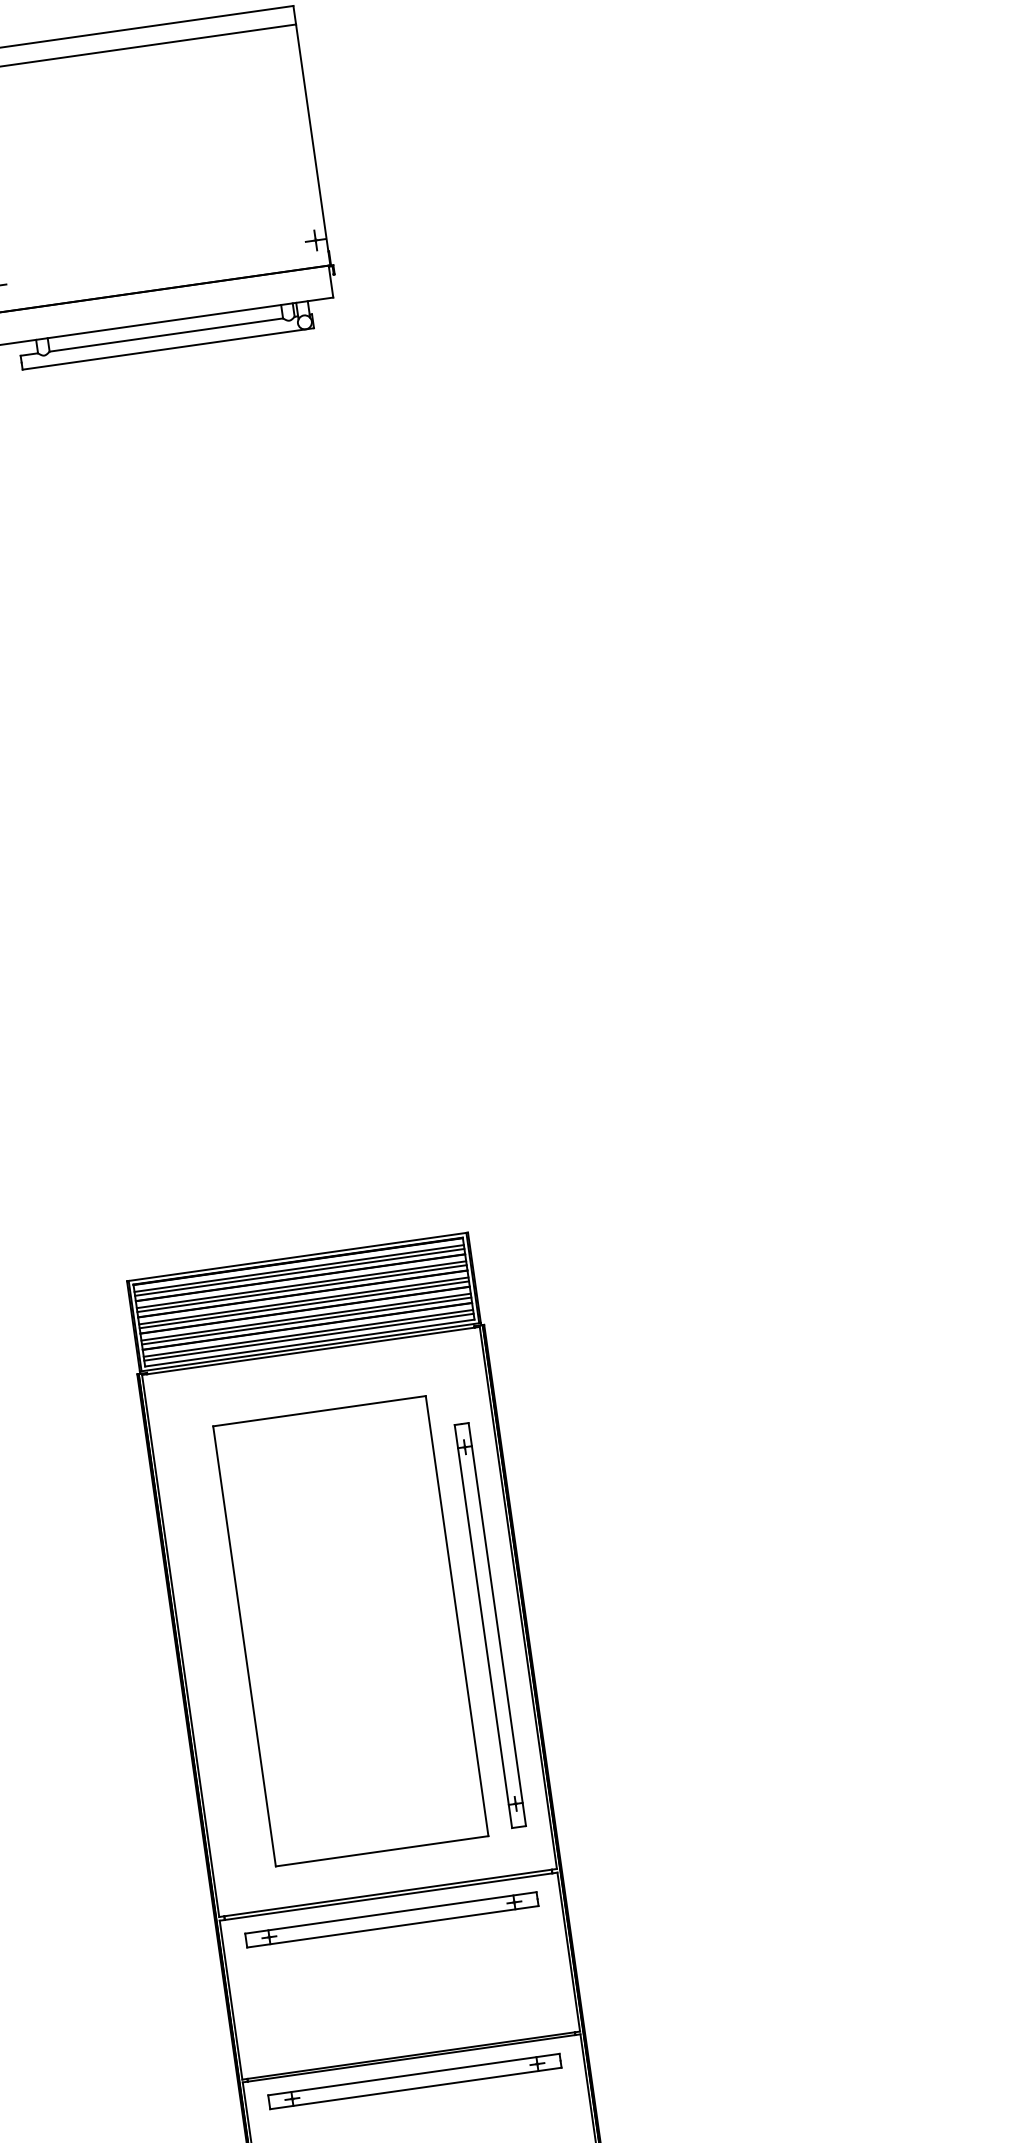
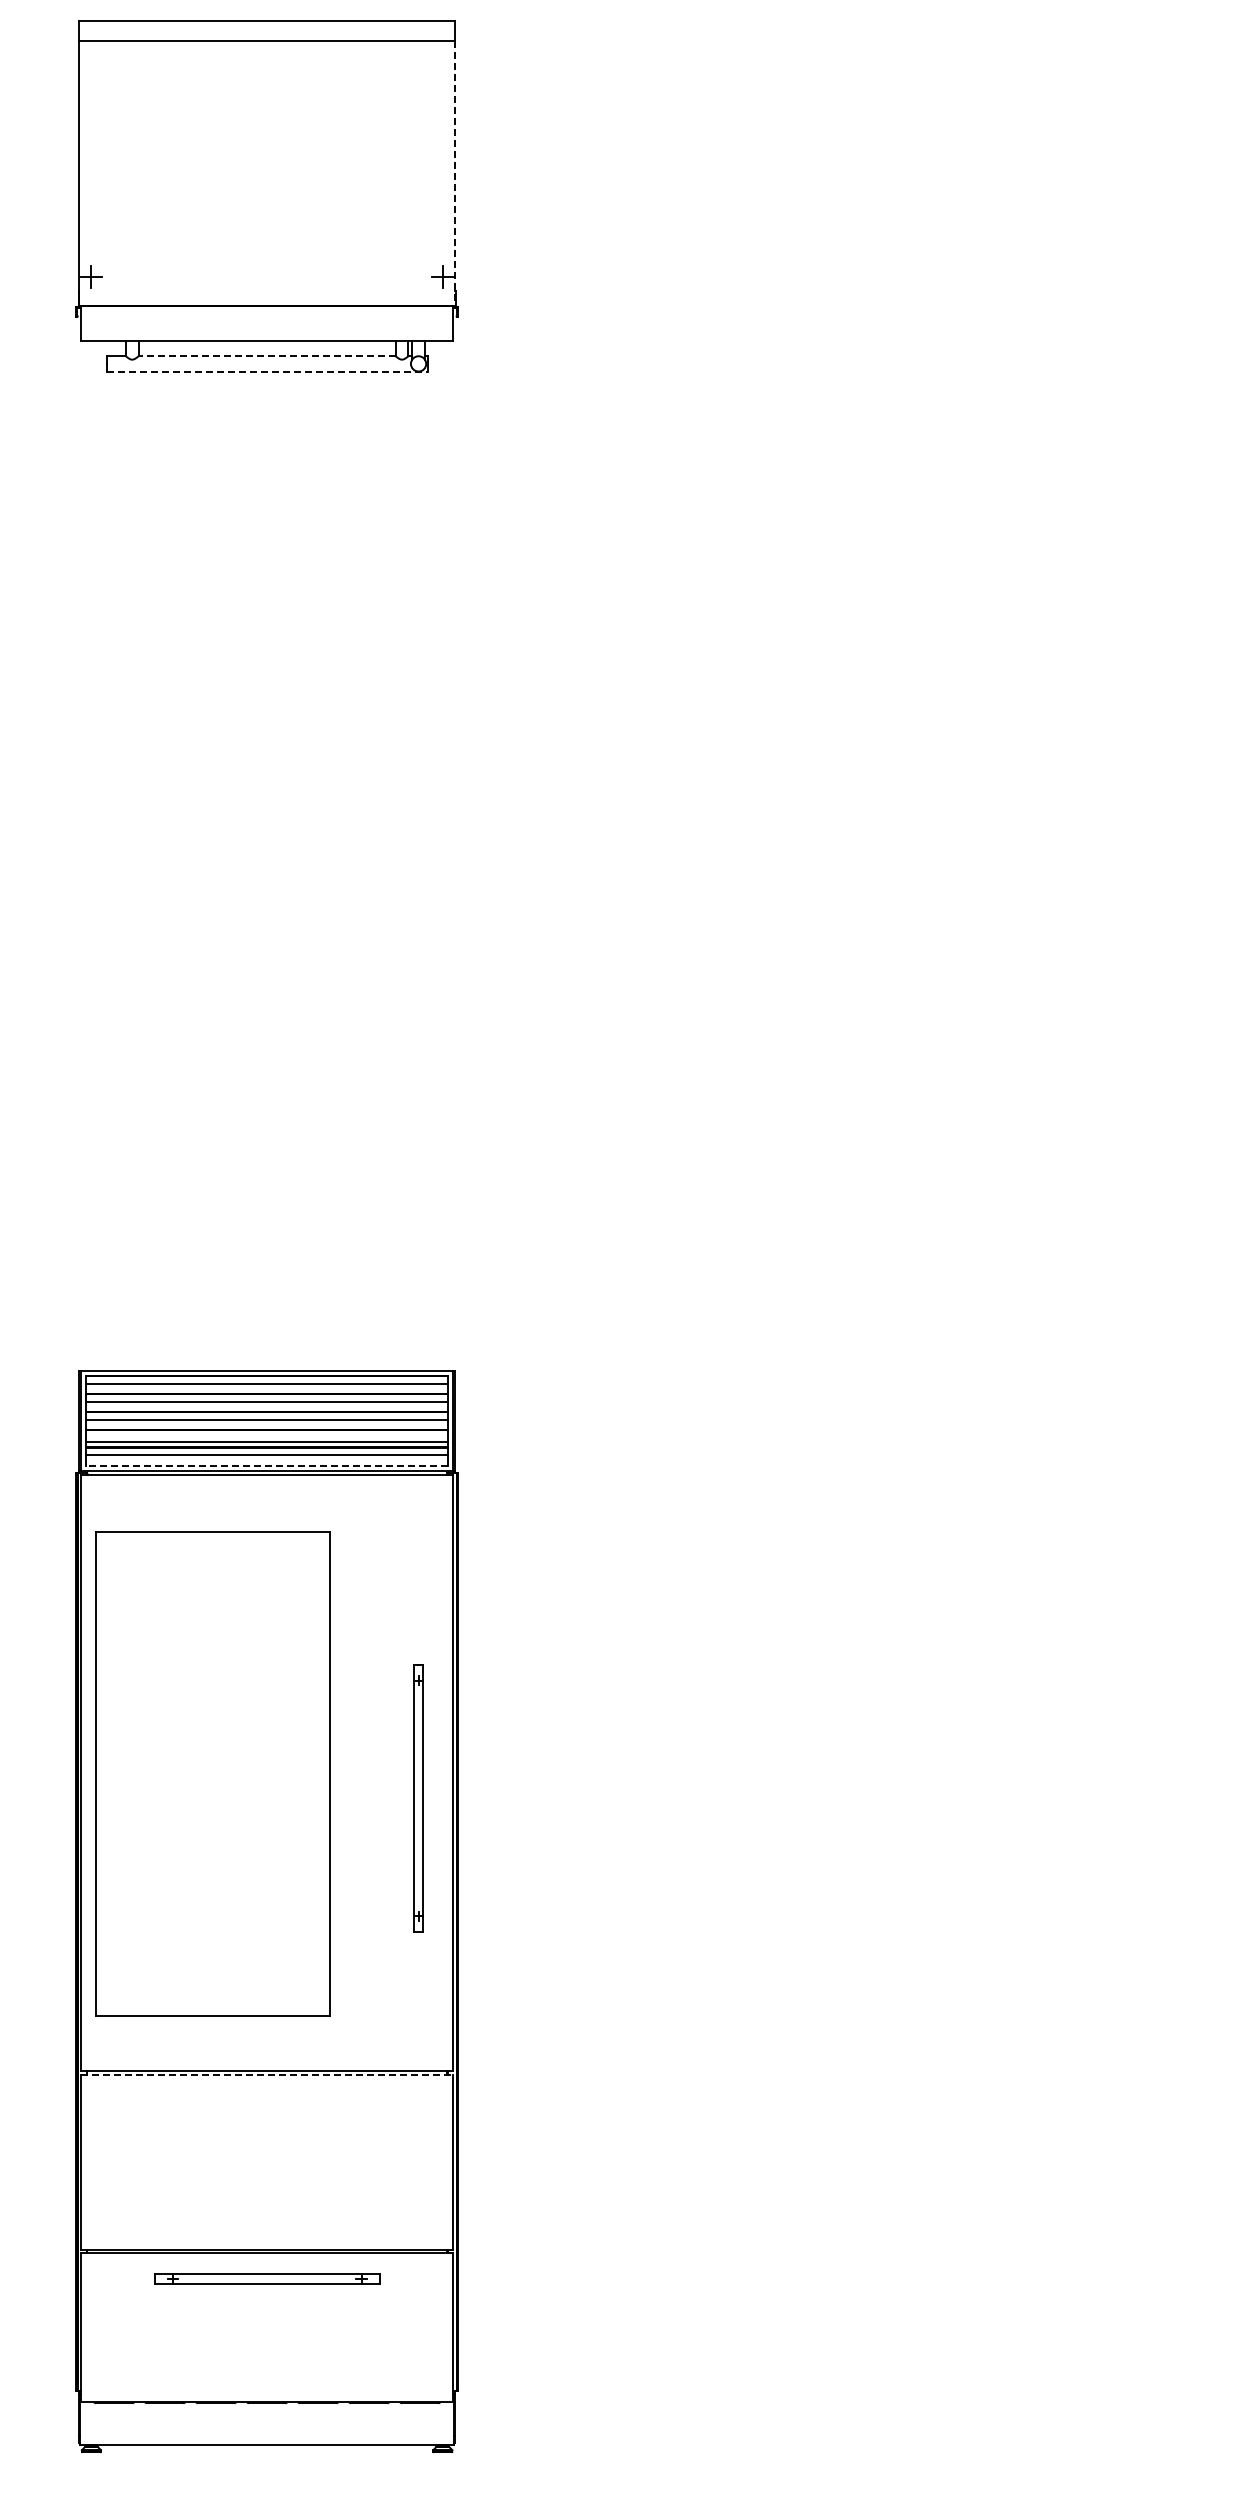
line: (312, 144) -> (454, 173), solid -> dashed
line: (166, 335) -> (267, 356), solid -> dashed
line: (168, 348) -> (267, 371), solid -> dashed
line: (299, 1272) -> (266, 1388), removed
line: (301, 1289) -> (266, 1406), removed
line: (303, 1304) -> (266, 1423), removed
line: (305, 1317) -> (266, 1437), removed
line: (308, 1337) -> (266, 1459), removed
line: (309, 1343) -> (266, 1466), solid -> dashed
part: (490, 1625) -> (418, 1798), size x0.6
part: (350, 1630) -> (212, 1773), moved
line: (388, 1896) -> (267, 2075), solid -> dashed
part: (392, 1919) -> (267, 2100), removed
part: (415, 2081) -> (267, 2278), size x0.7

